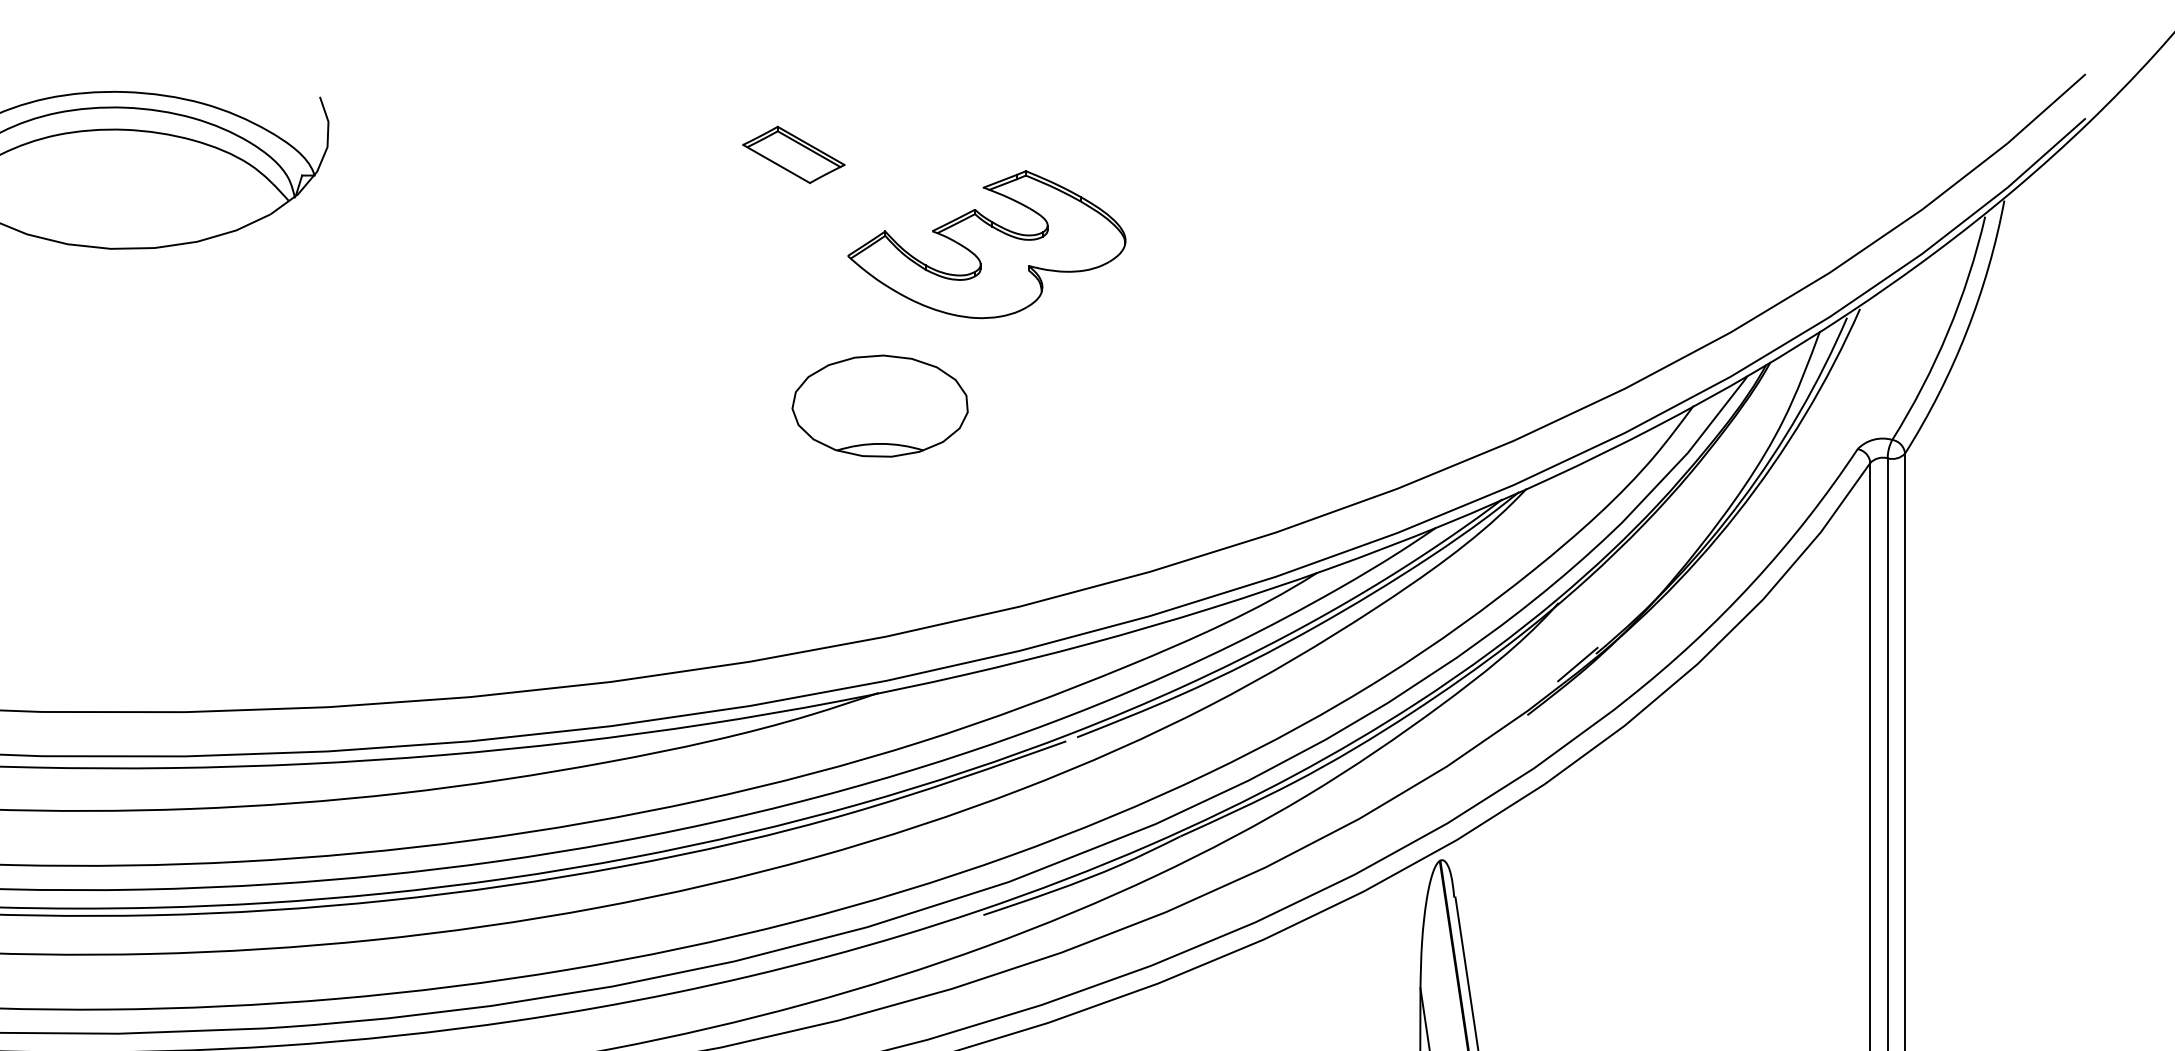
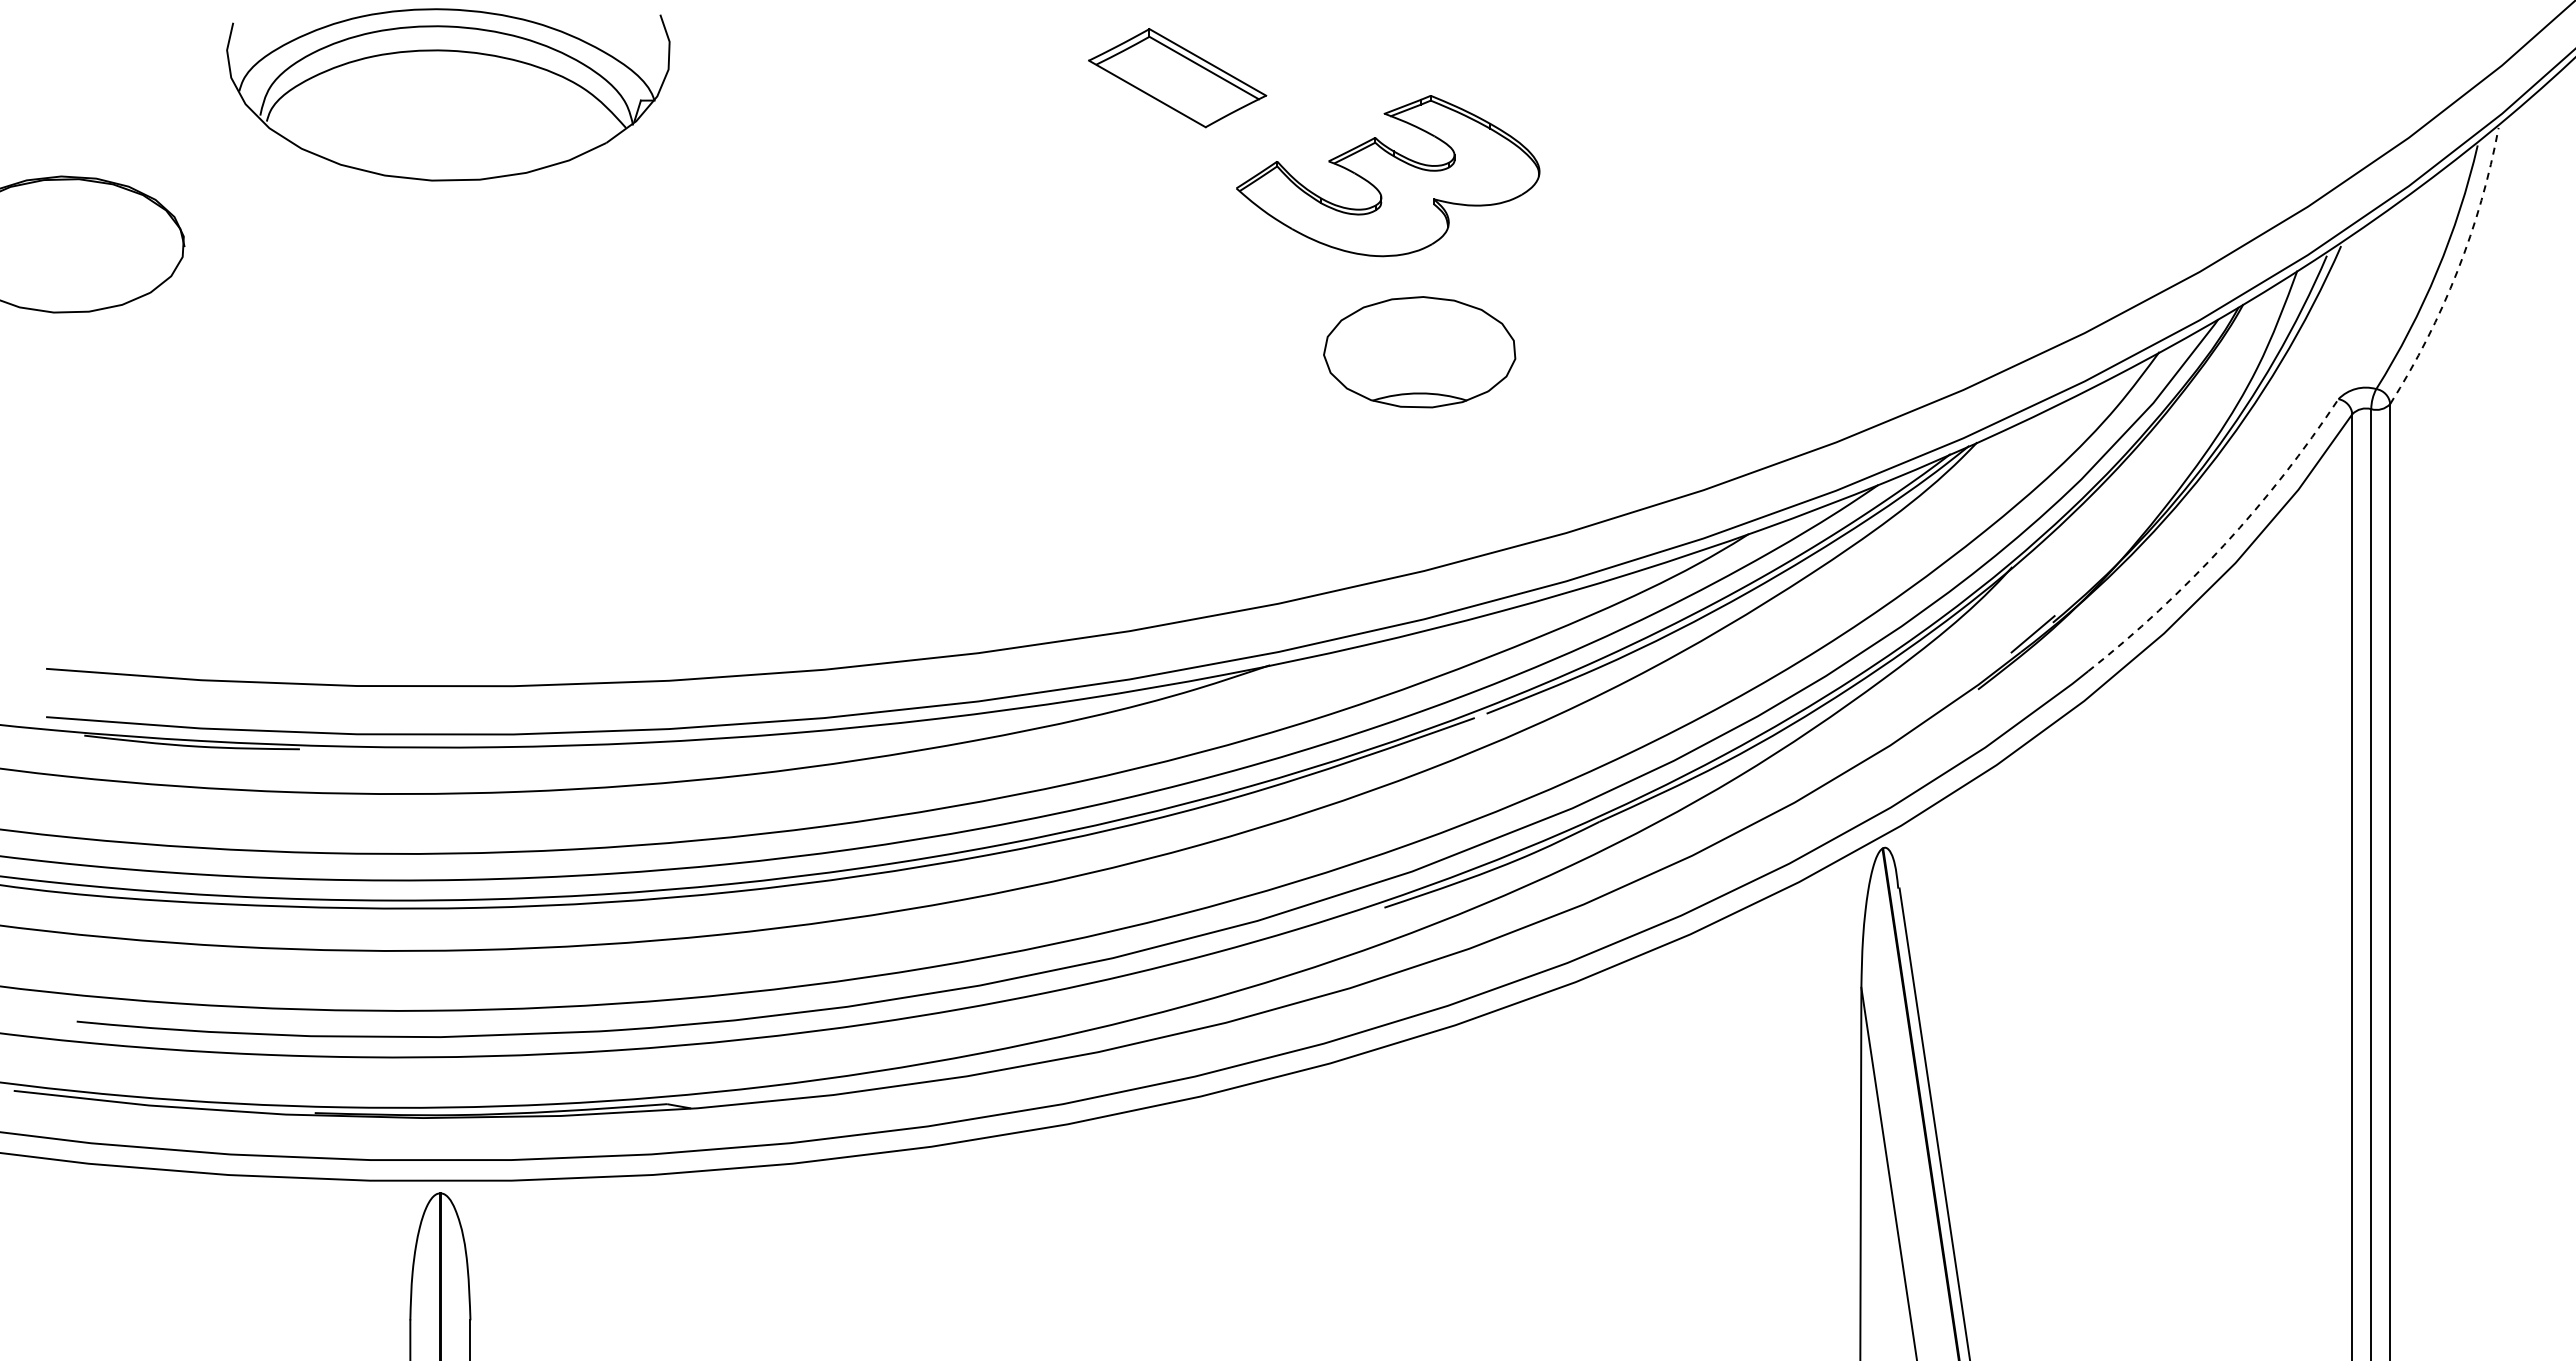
part: (793, 154) -> (1177, 77), size x1.6
arc: (1966, 332) -> (2457, 271), solid -> dashed
part: (879, 406) -> (1419, 352), moved
arc: (1753, 583) -> (2224, 545), solid -> dashed

